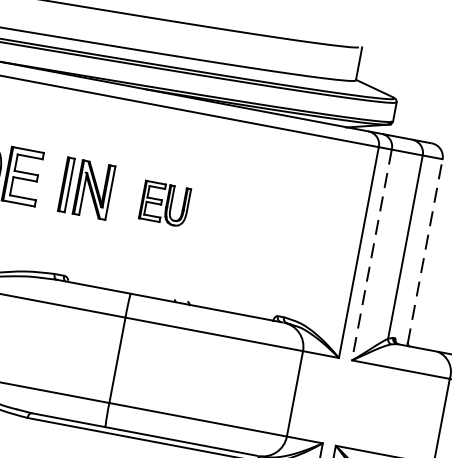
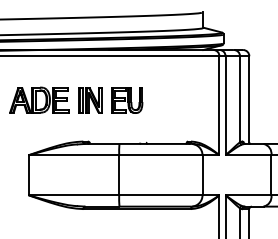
part: (165, 204) -> (127, 100), size x1.43
line: (425, 251) -> (249, 99), dashed -> solid
line: (371, 256) -> (225, 106), dashed -> solid

